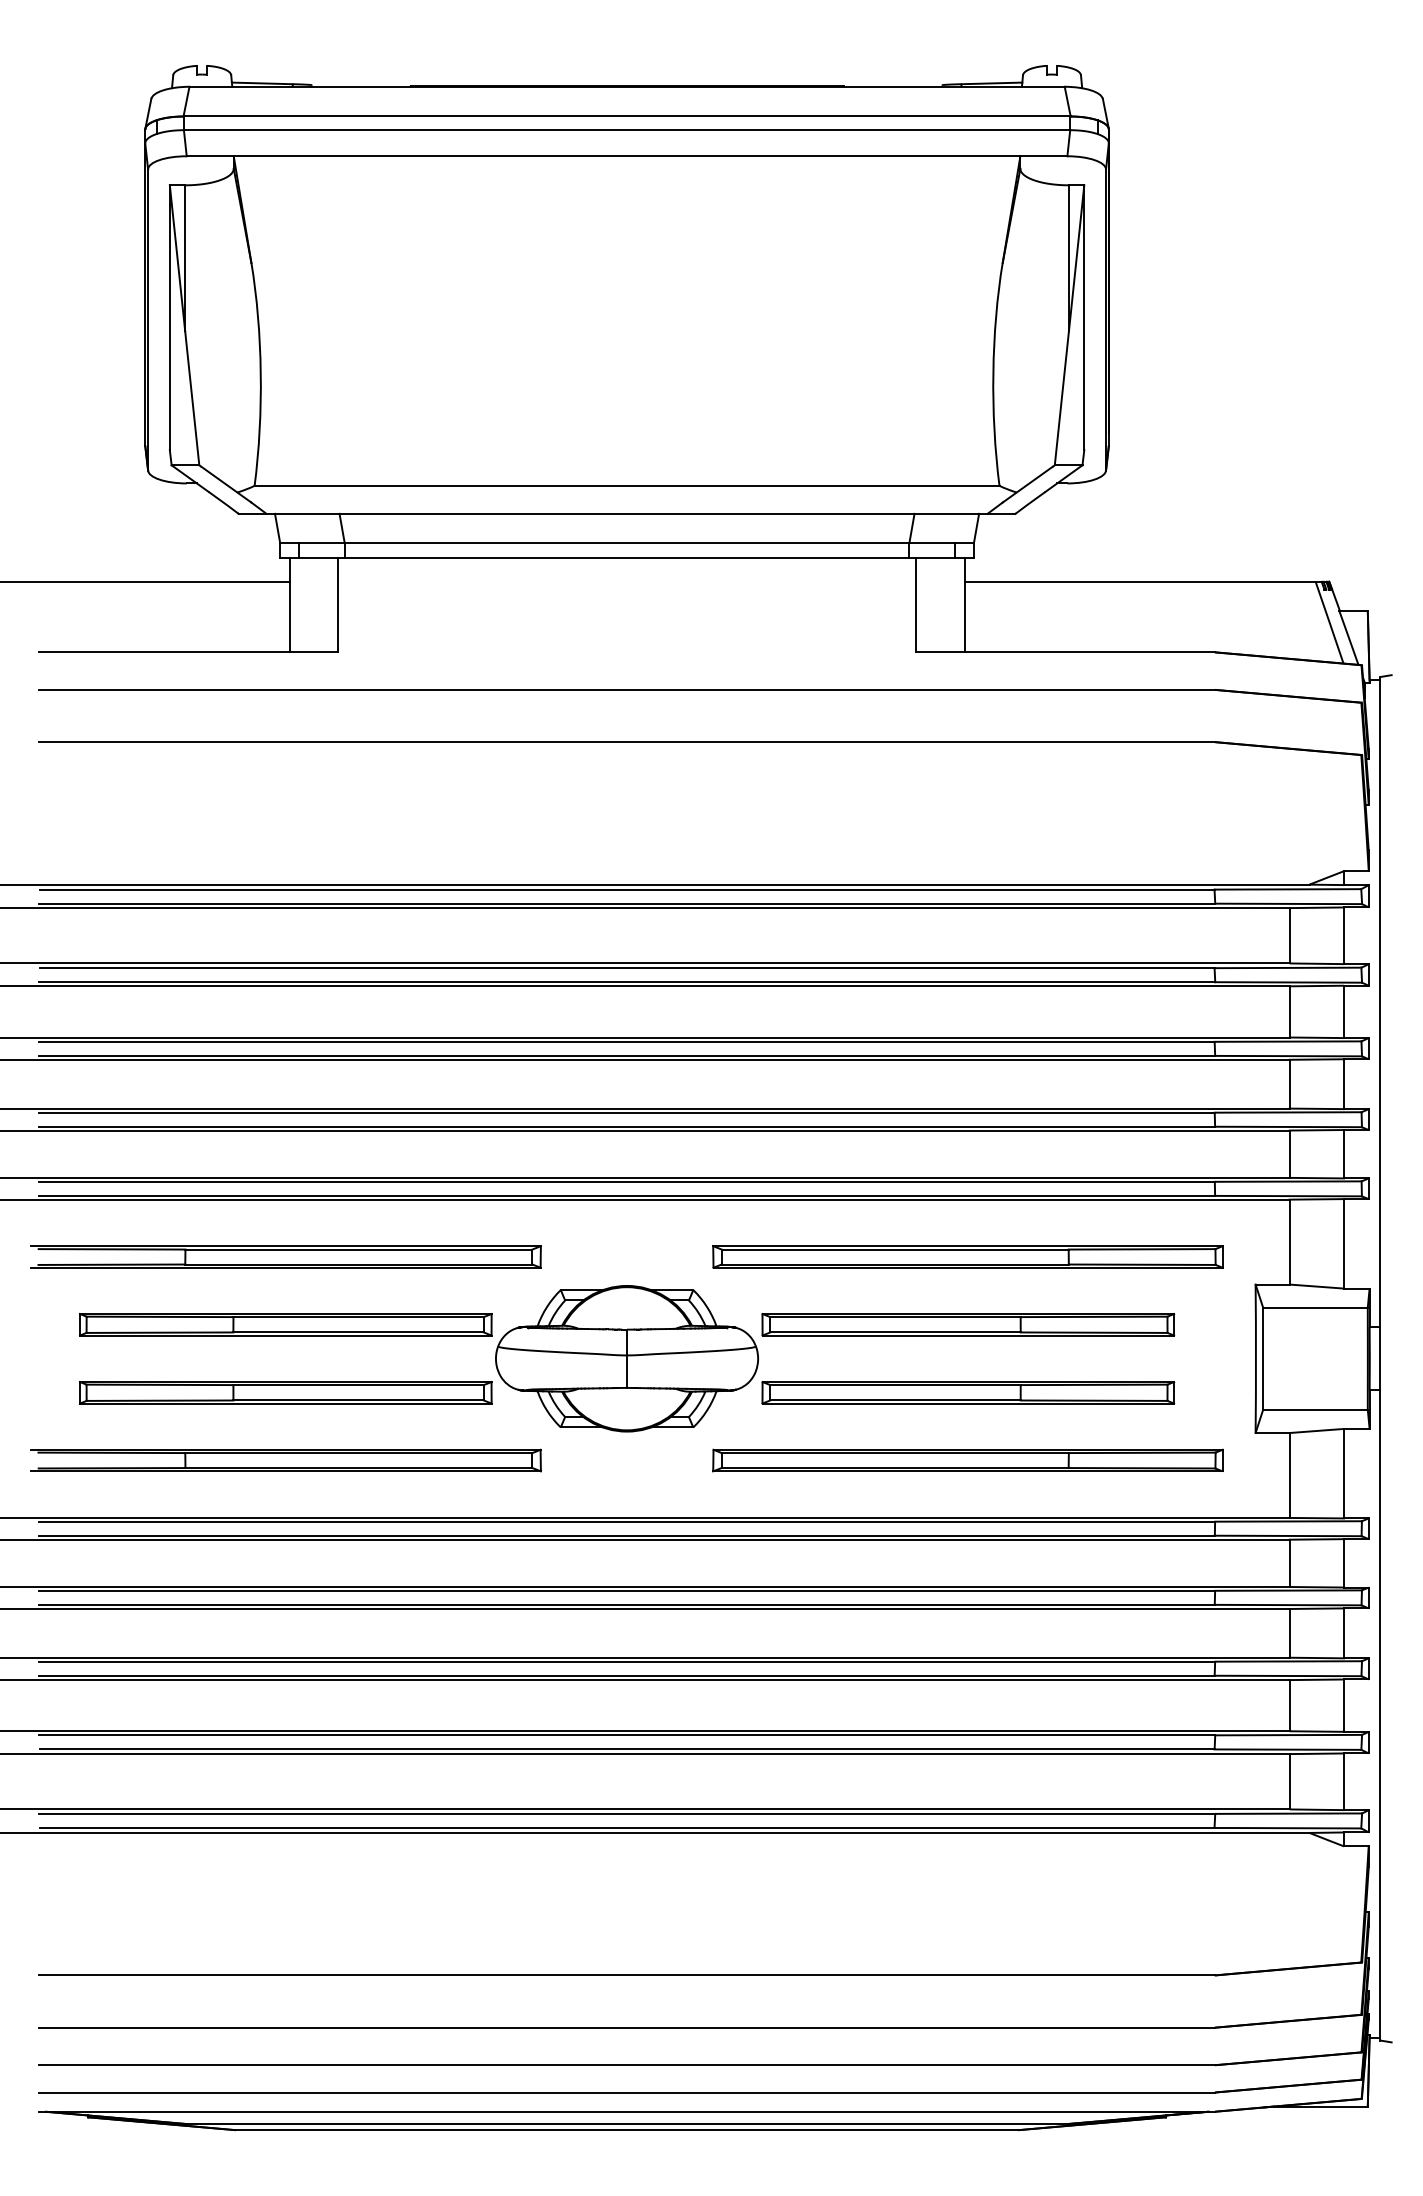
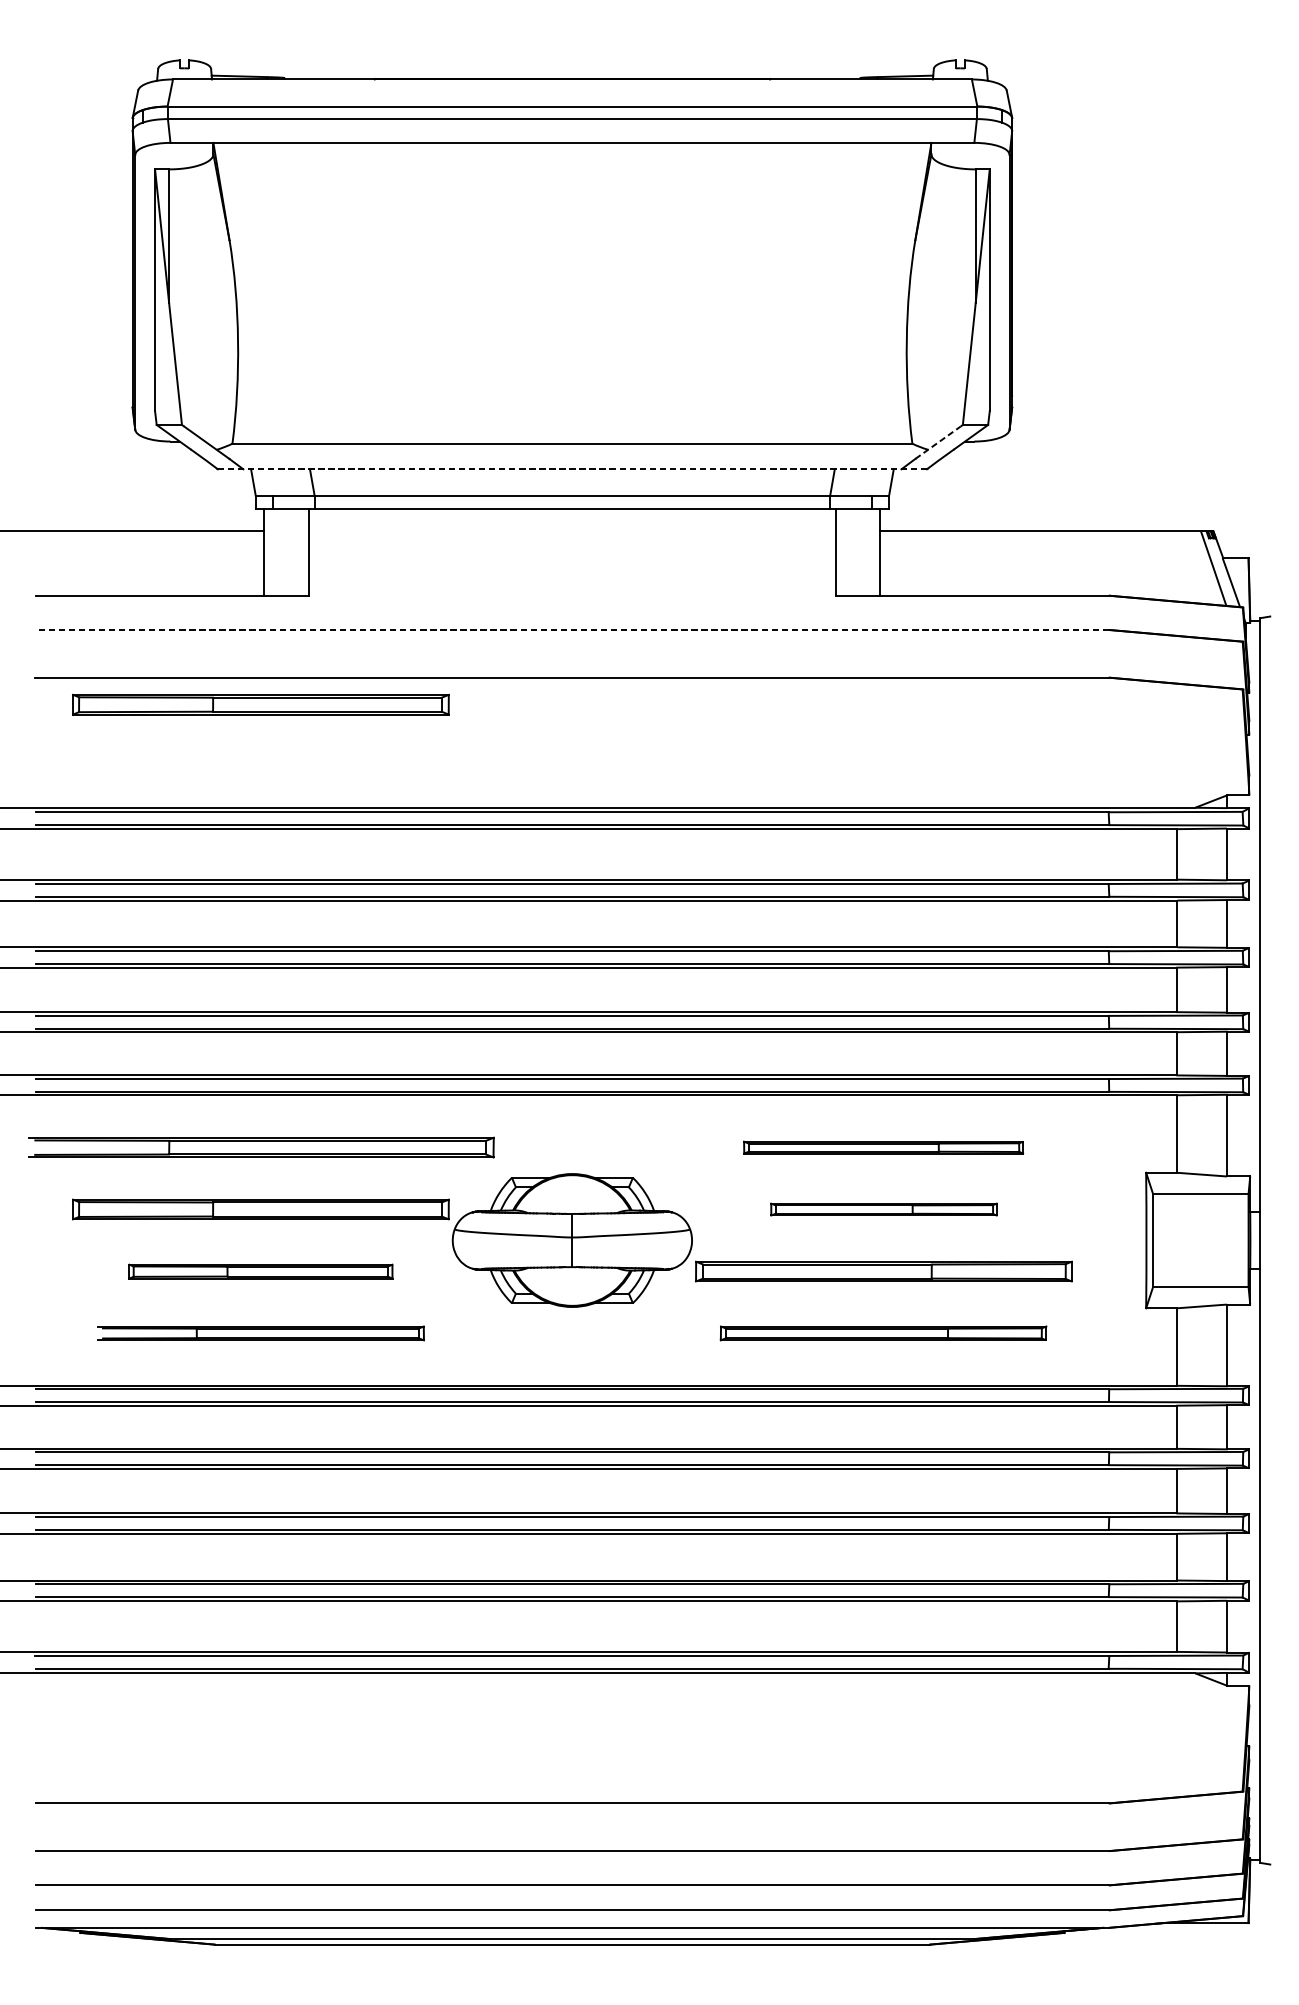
line: (1027, 484) -> (937, 442), solid -> dashed
line: (627, 513) -> (572, 468), solid -> dashed
line: (626, 689) -> (571, 629), solid -> dashed
part: (285, 771) -> (260, 704), added
part: (967, 1256) -> (883, 1147), size x0.6
part: (968, 1324) -> (884, 1209), size x0.6
part: (285, 1392) -> (260, 1271), size x0.7
part: (285, 1460) -> (260, 1333), size x0.7
part: (967, 1460) -> (883, 1333), size x0.7

